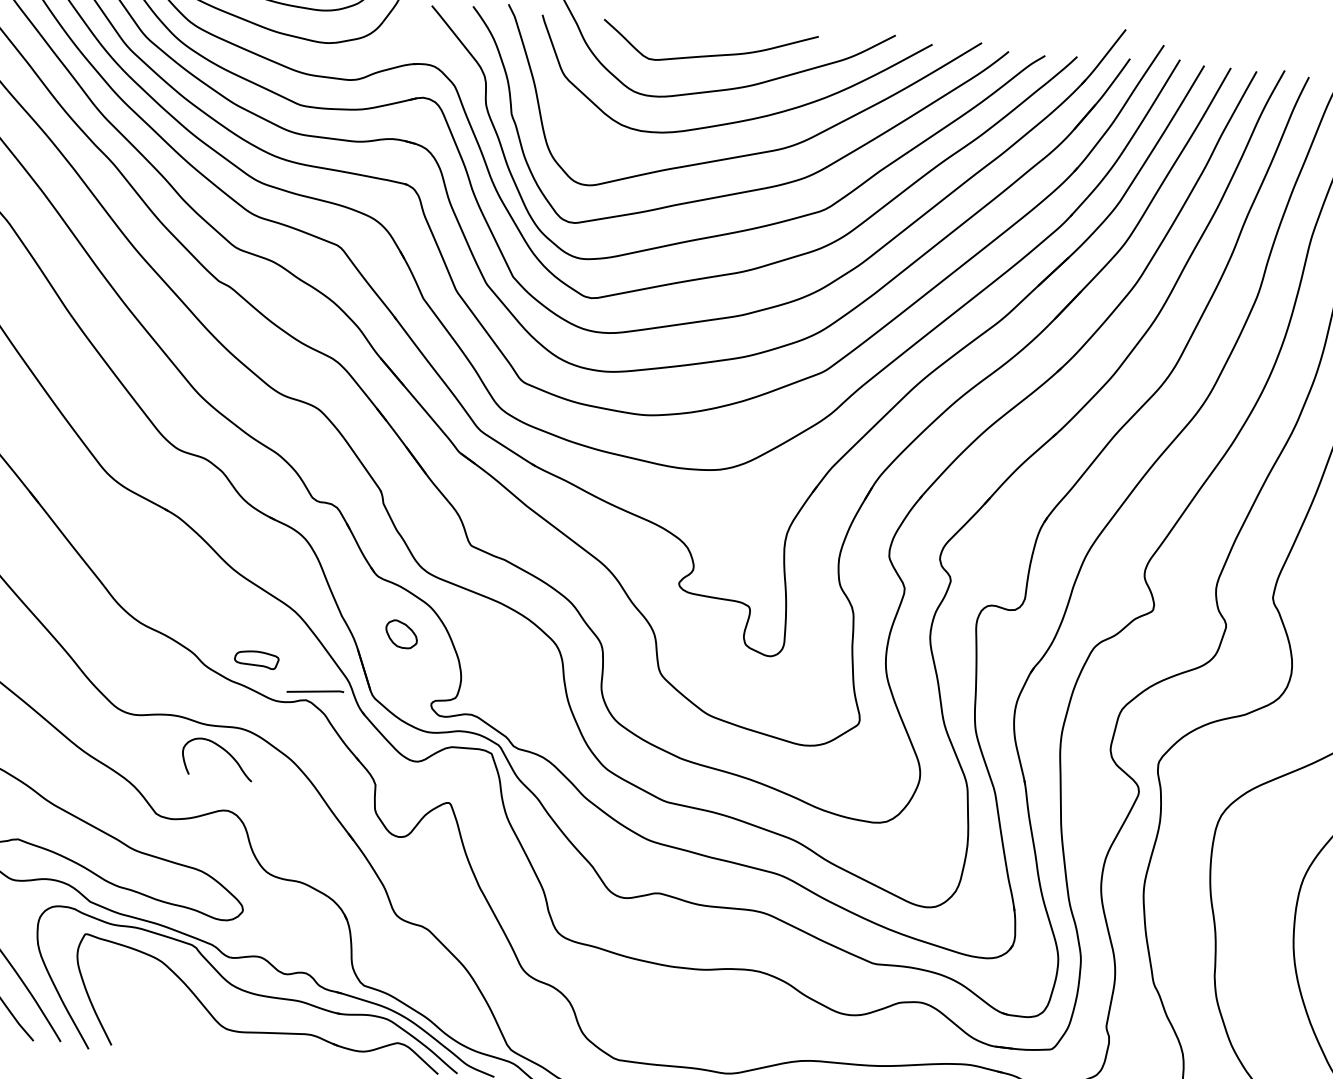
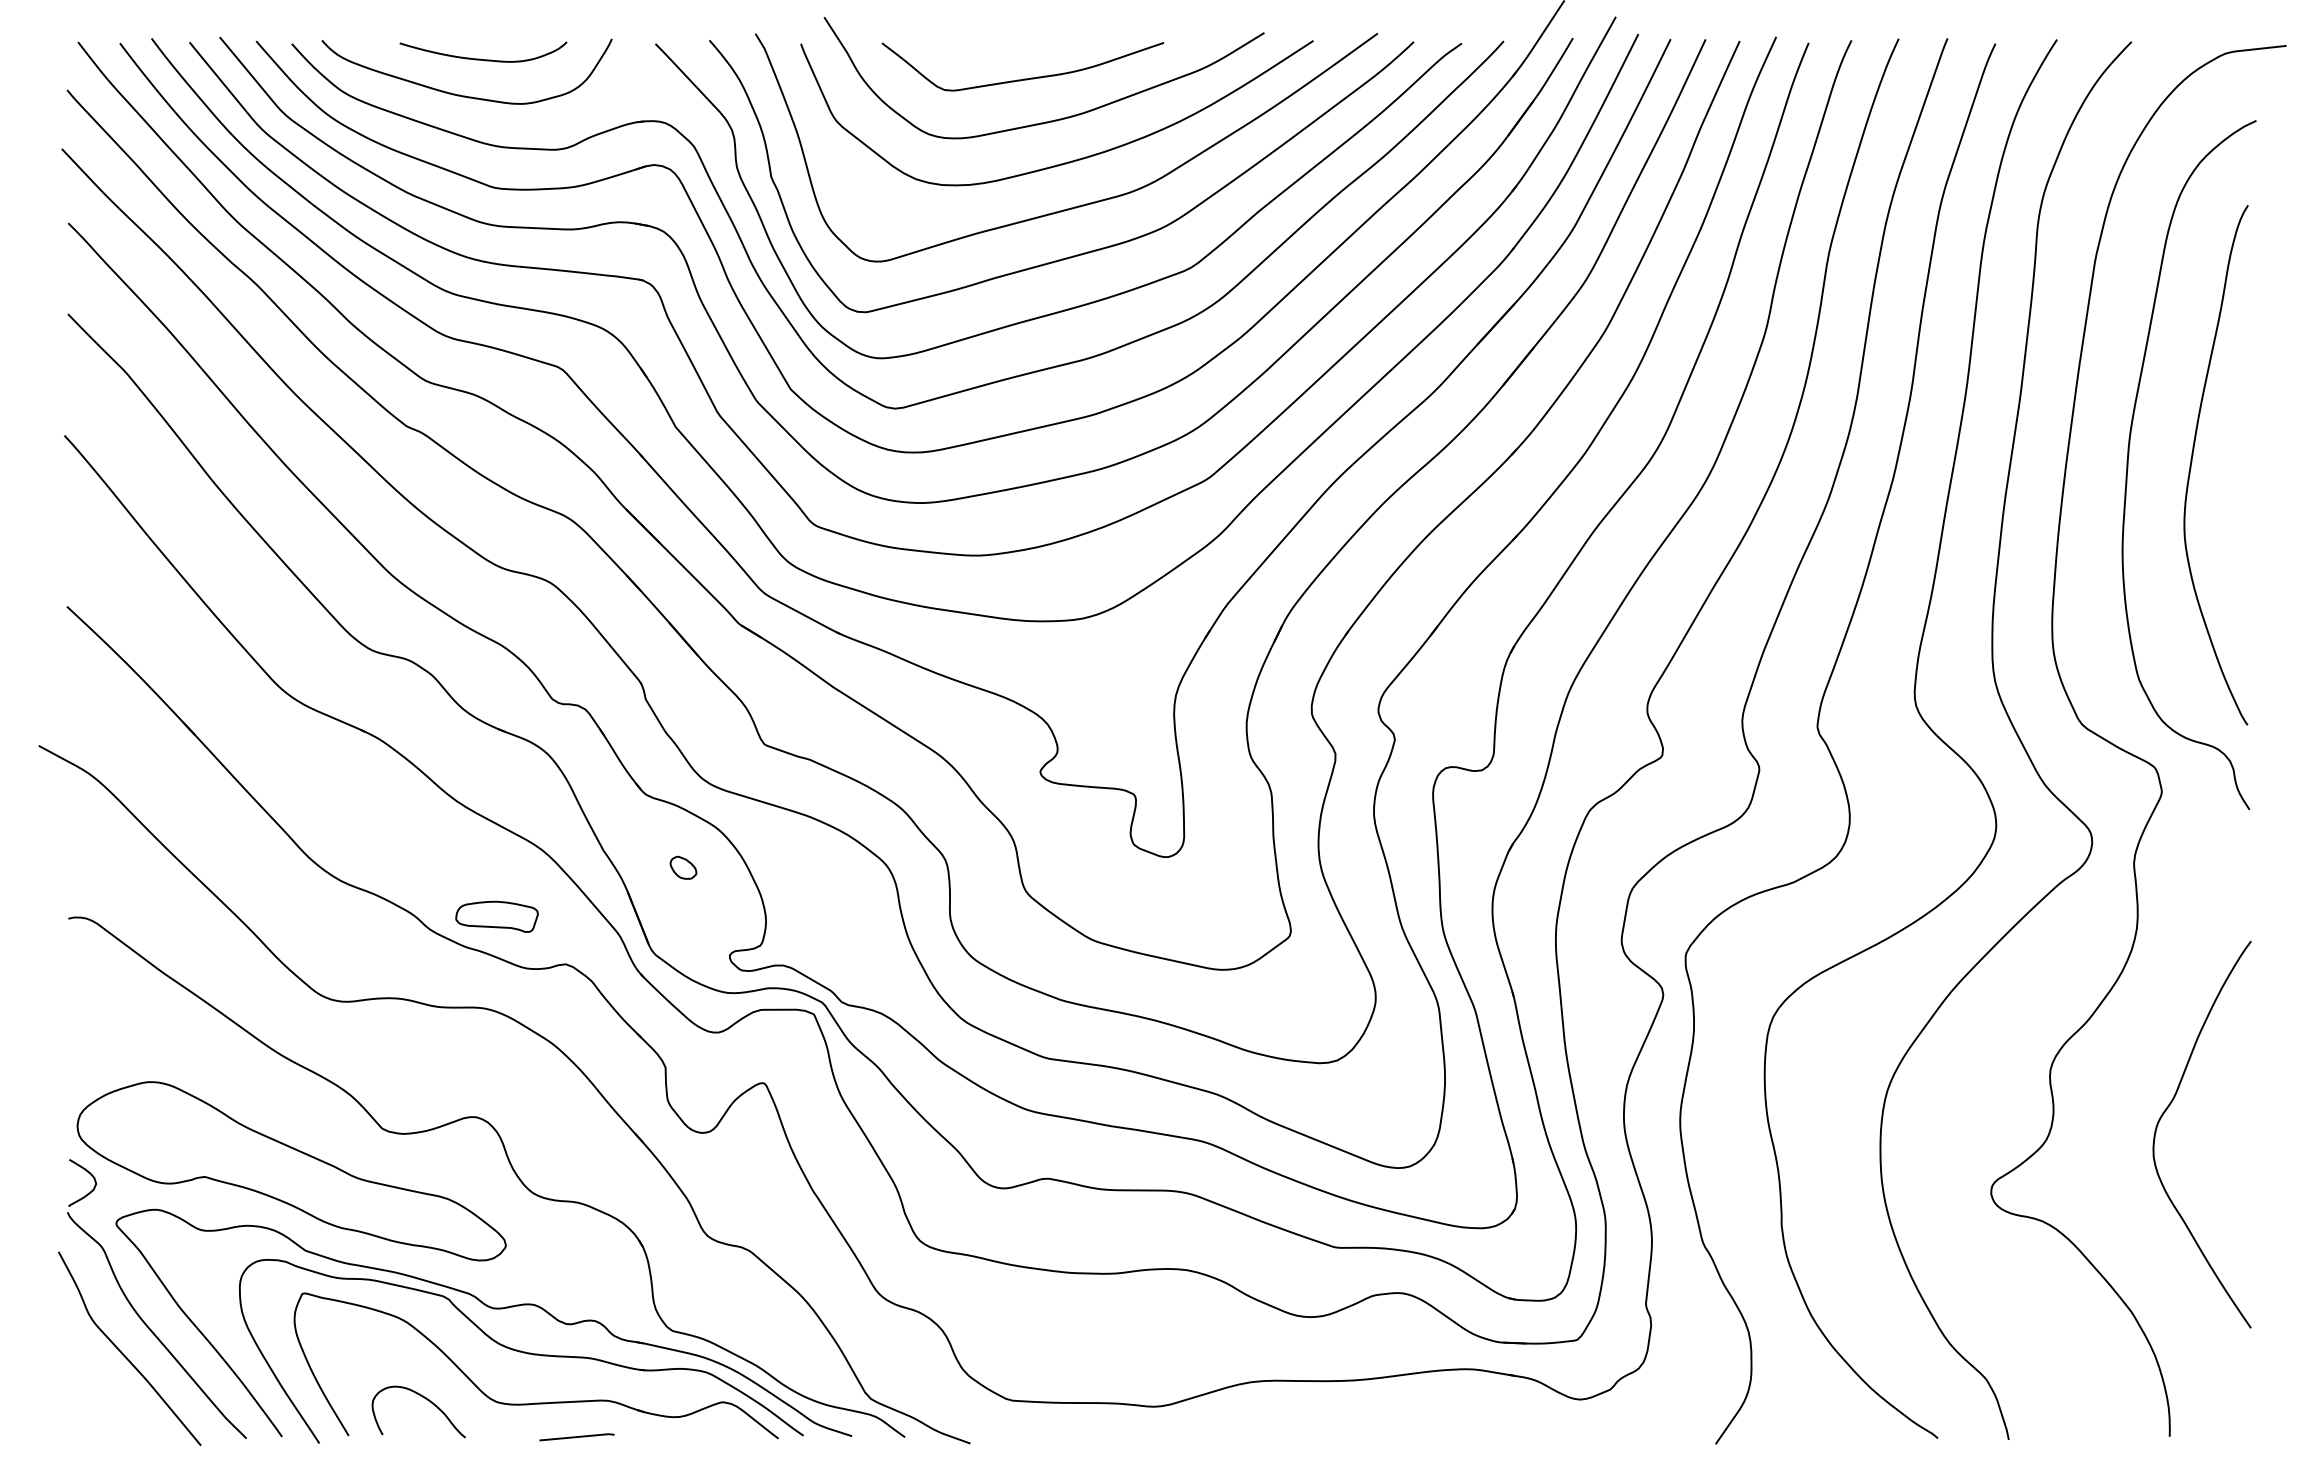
part: (401, 633) -> (683, 867), size x0.62
part: (256, 659) -> (496, 916), size x1.43
line: (314, 691) -> (576, 1437), moved
curve: (223, 750) -> (425, 1399), moved

